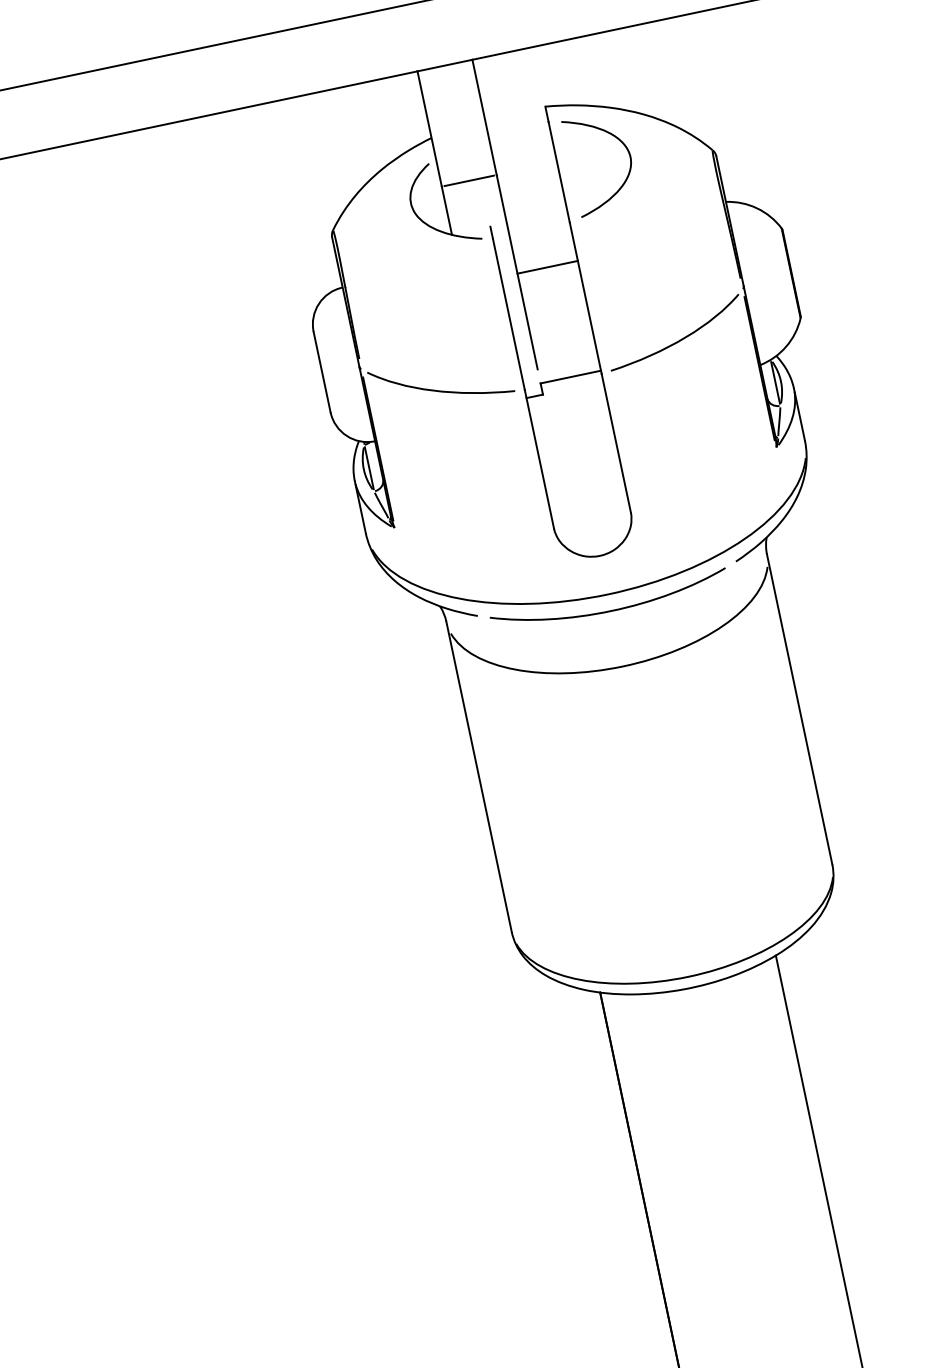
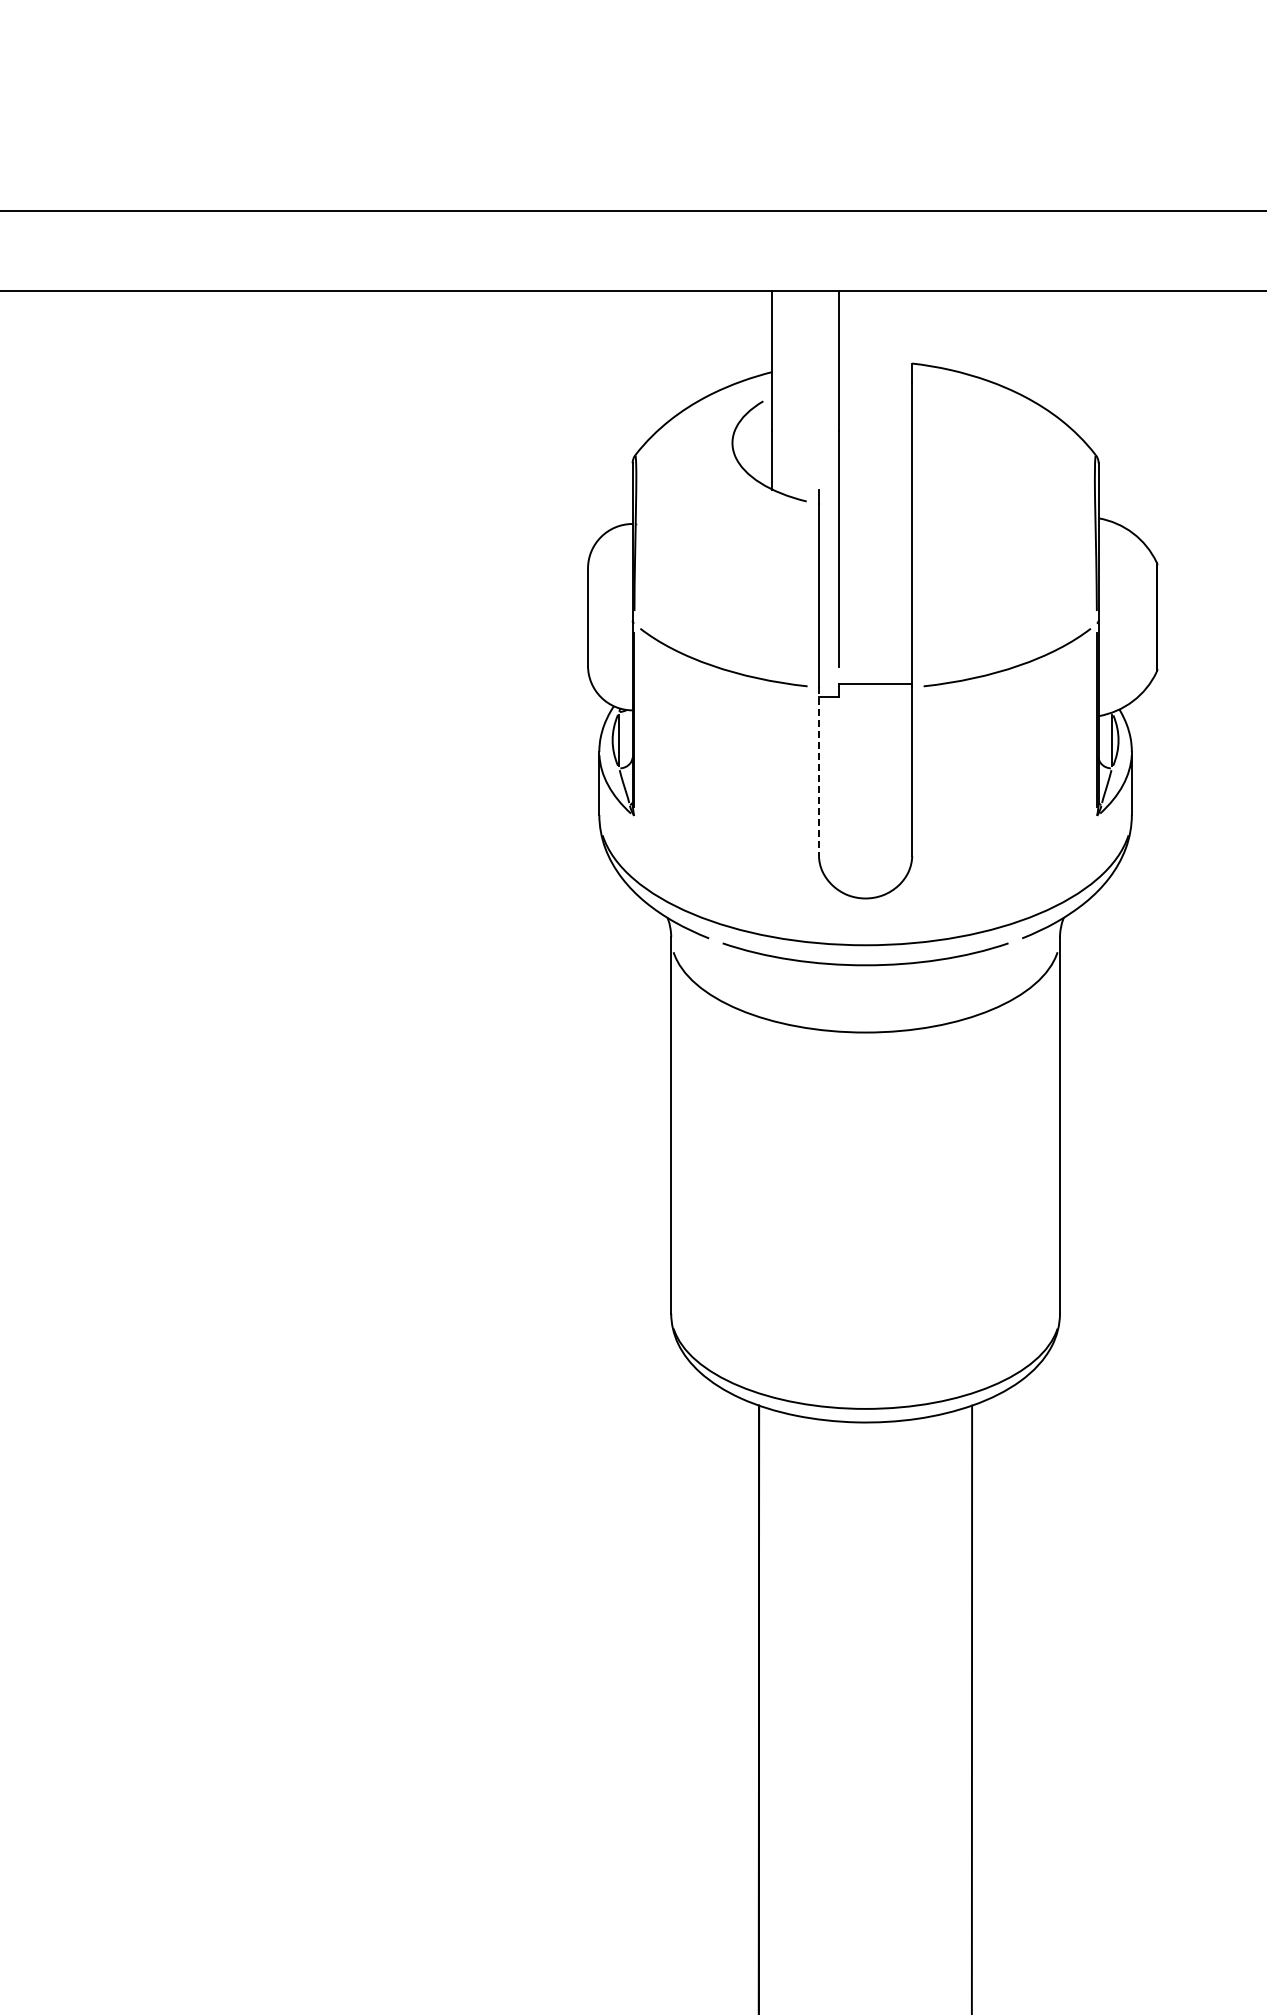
curve: (620, 141) -> (990, 422), removed
line: (469, 181) -> (805, 431), removed
line: (547, 267) -> (875, 550), removed
line: (539, 460) -> (819, 772), solid -> dashed

